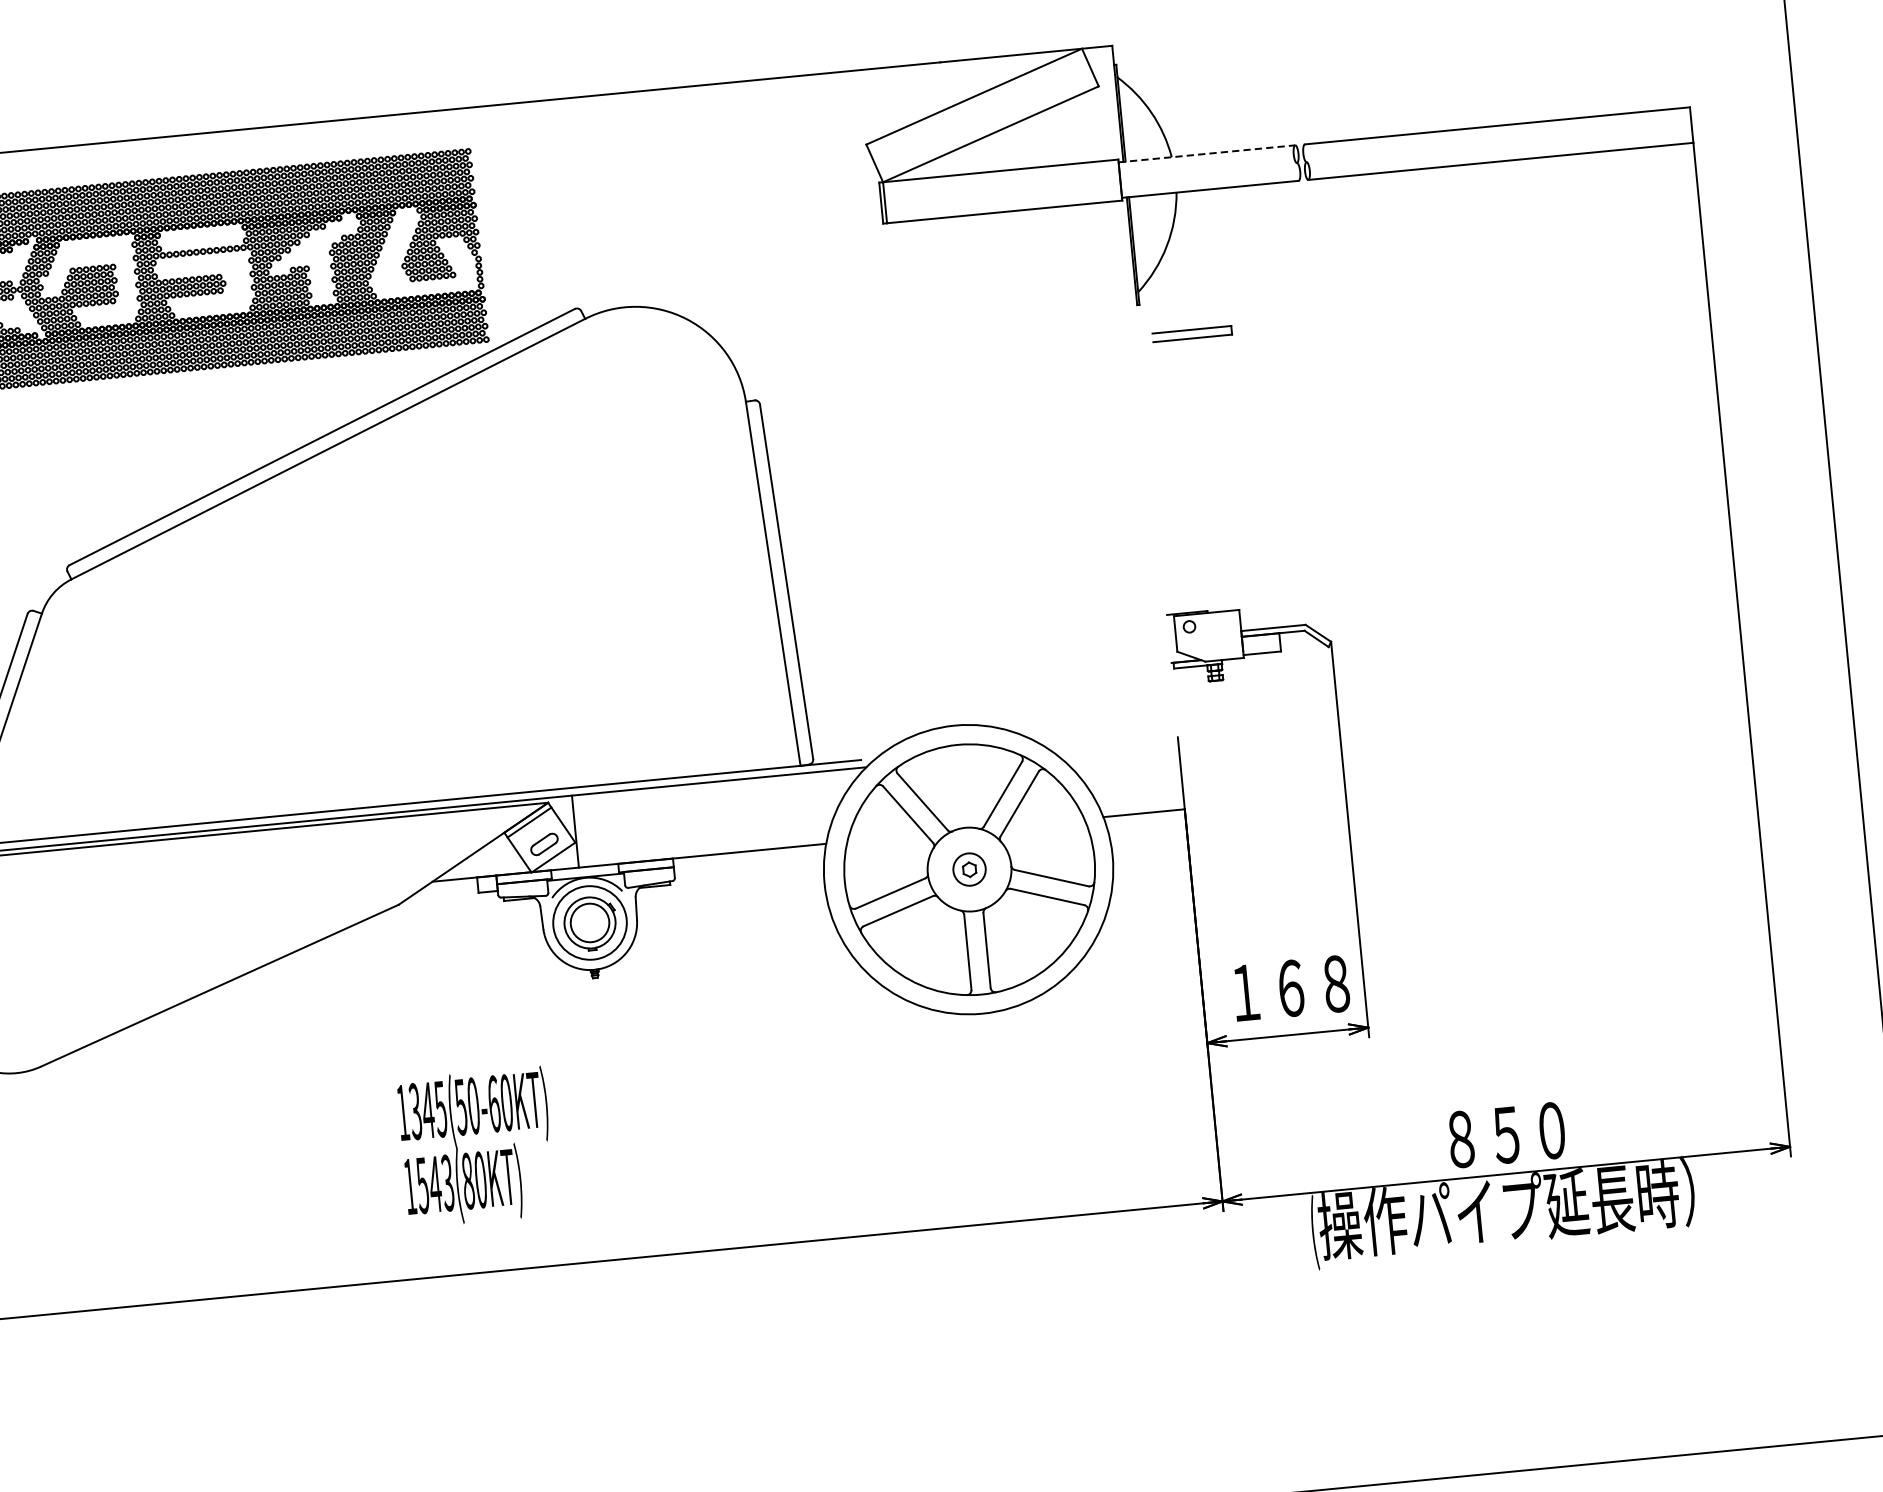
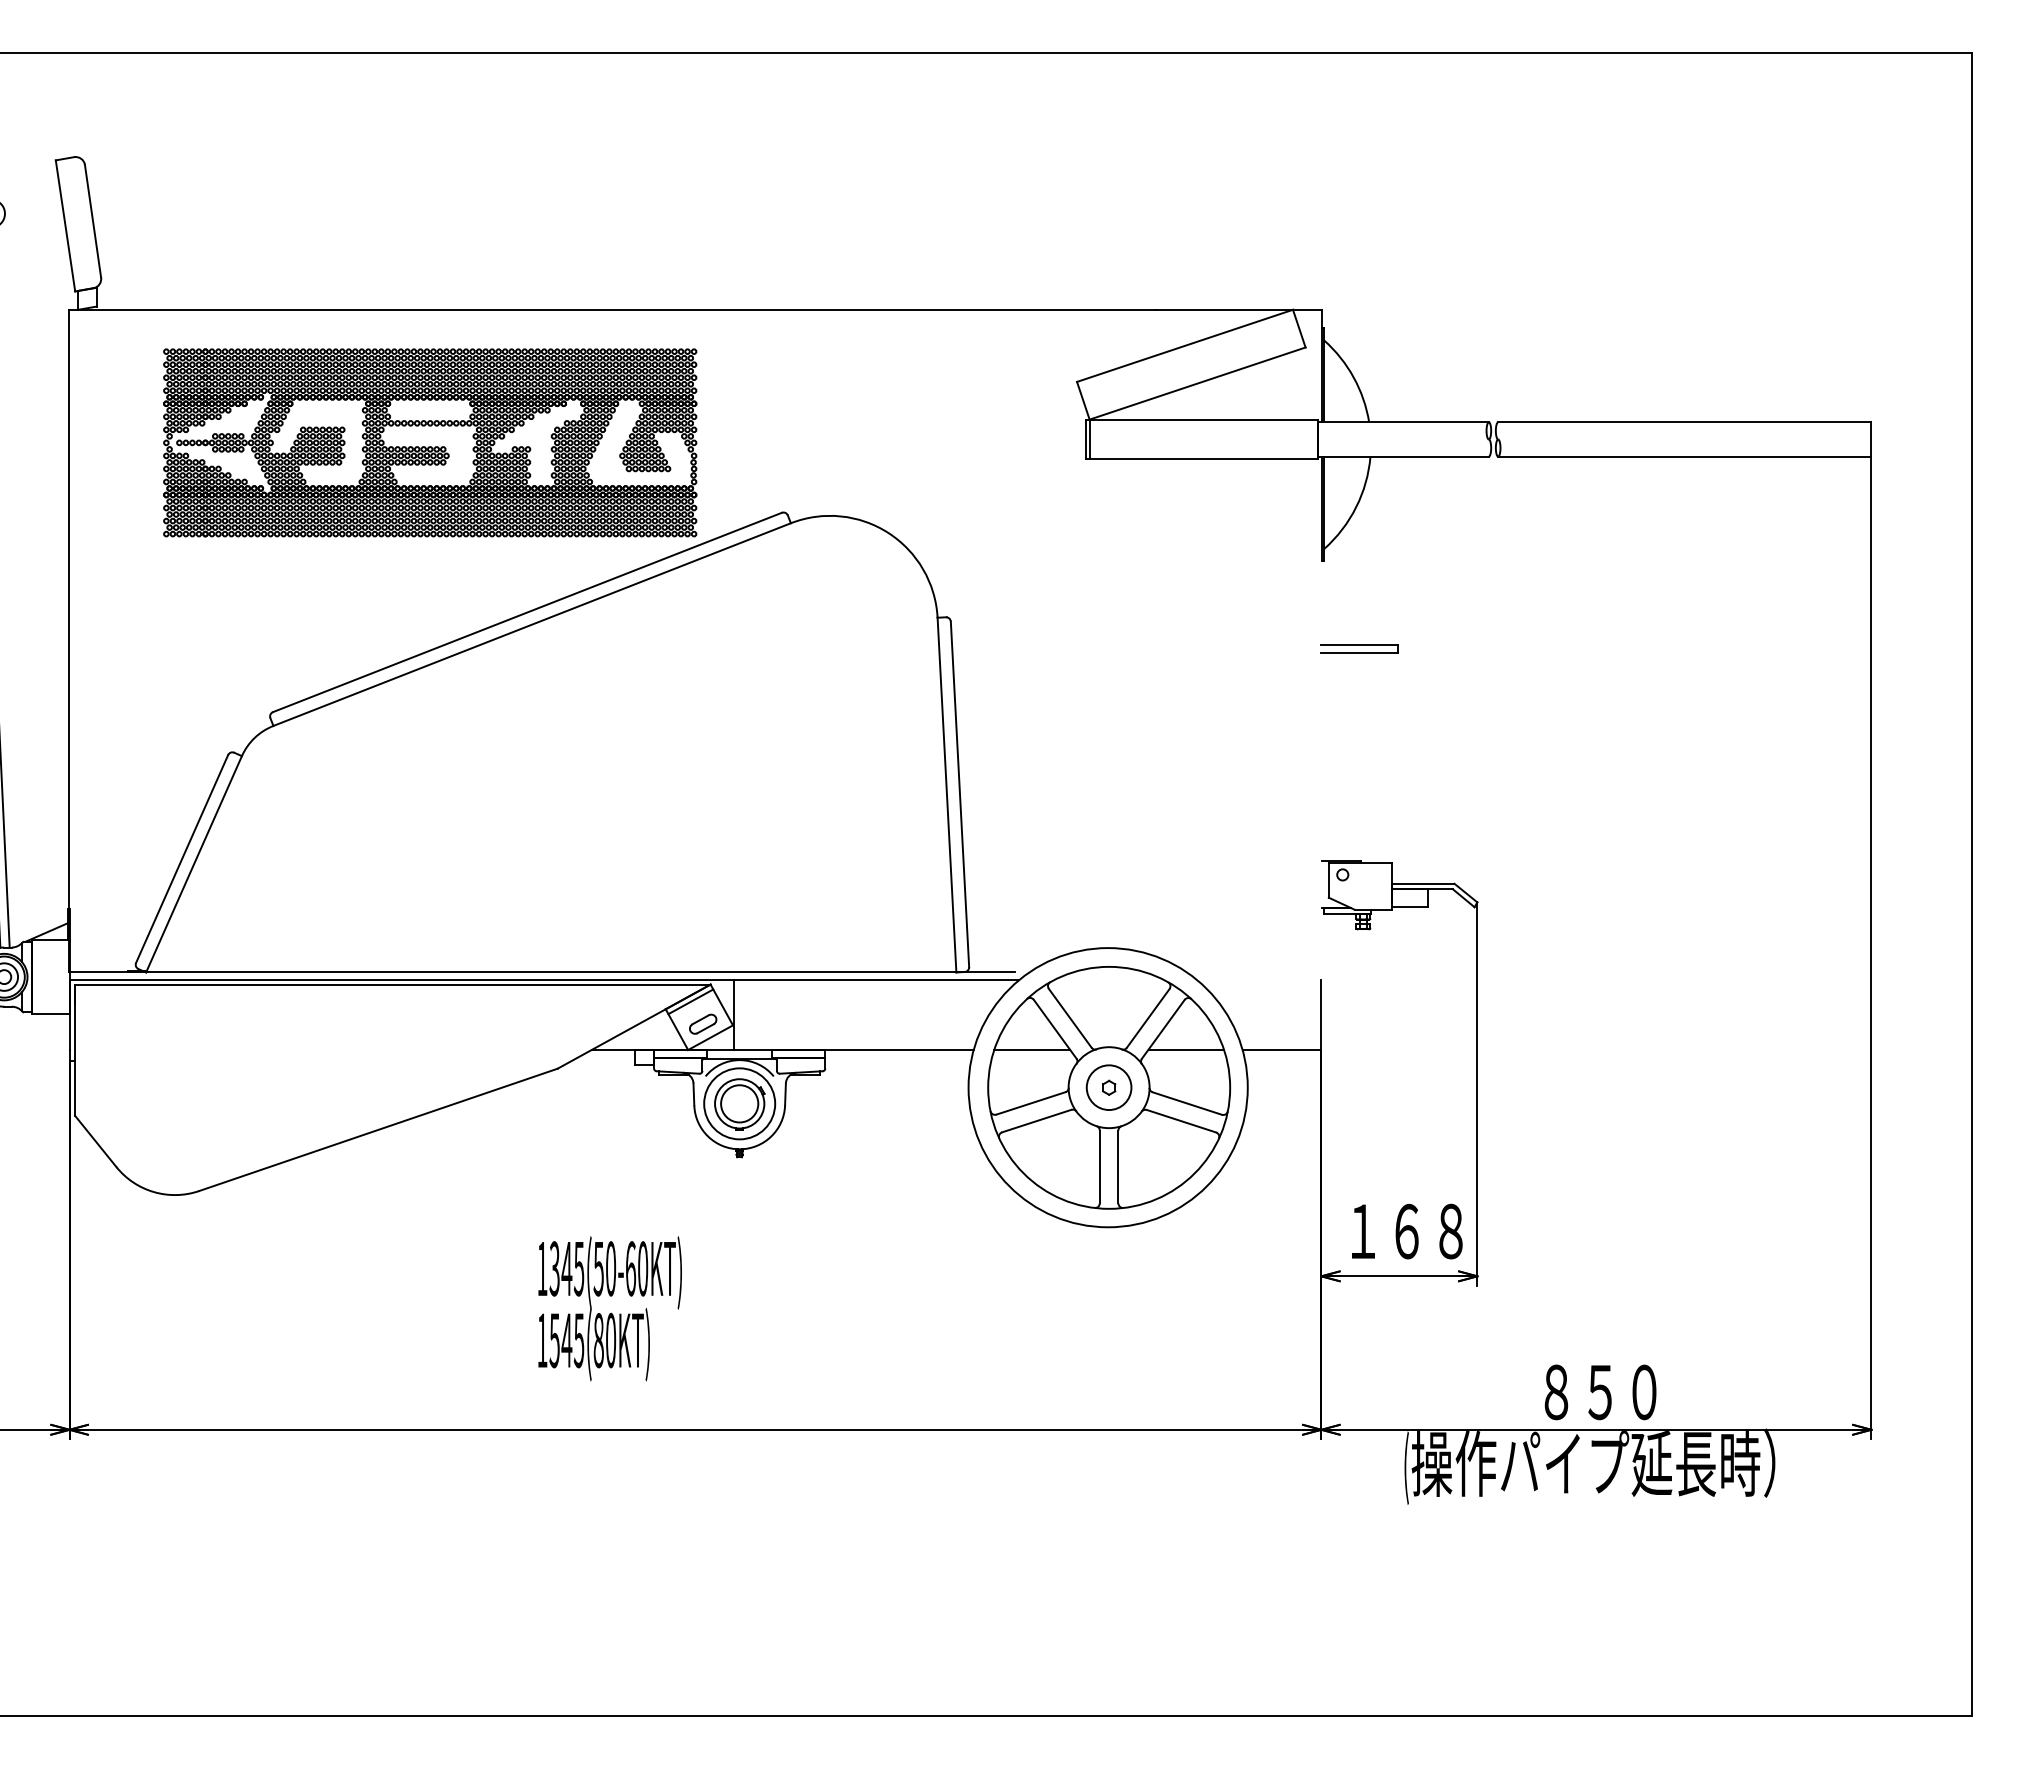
line: (1207, 154) -> (1403, 422), dashed -> solid
part: (1192, 333) -> (1359, 648), moved
line: (1044, 822) -> (1185, 1049), added
line: (886, 837) -> (1032, 1049), added
circle: (968, 869) -> (1108, 1087), size x1.43
text: (448, 1181) -> (579, 1339), 1543(80KT) -> 1545(80KT)

